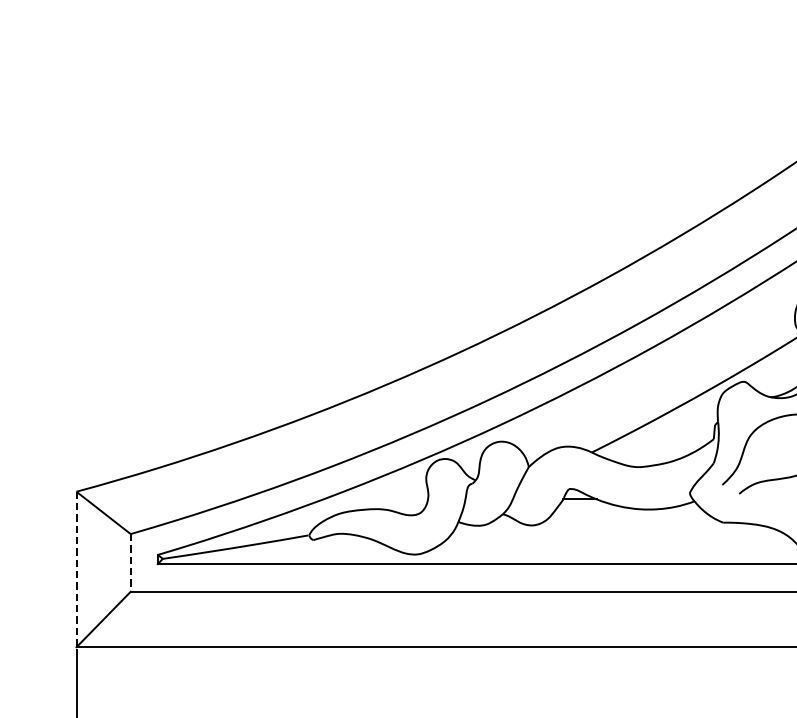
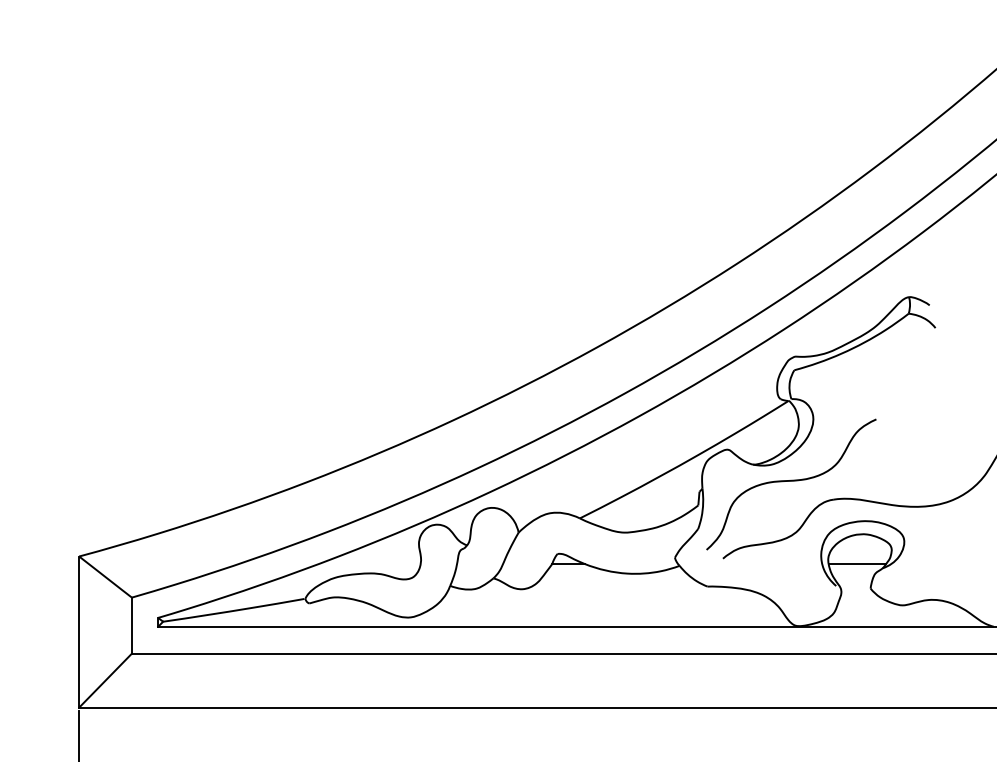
line: (130, 563) -> (131, 626), dashed -> solid
line: (76, 569) -> (79, 632), dashed -> solid

